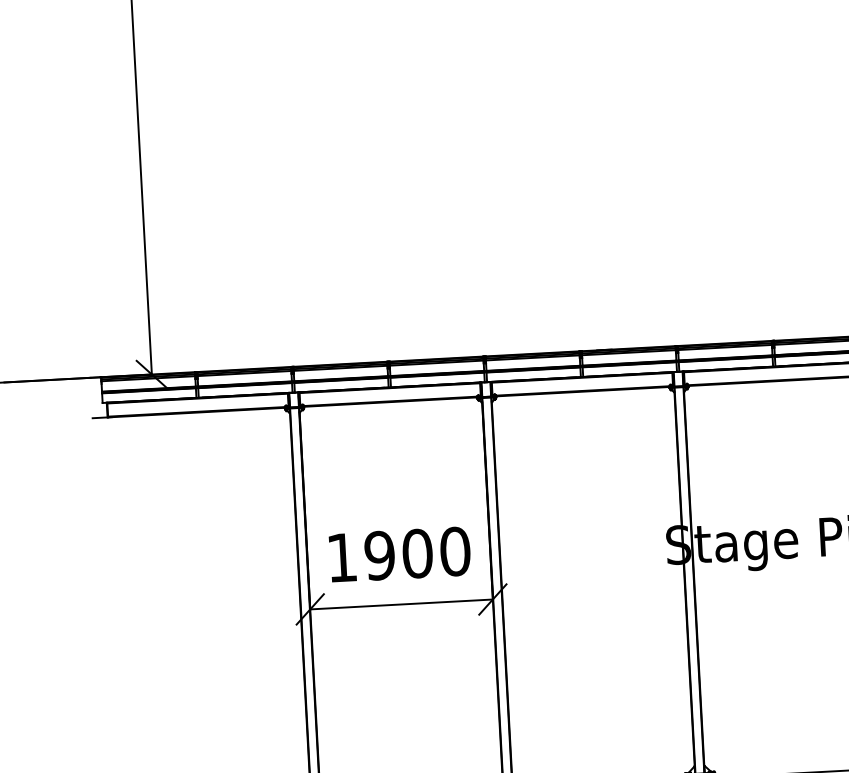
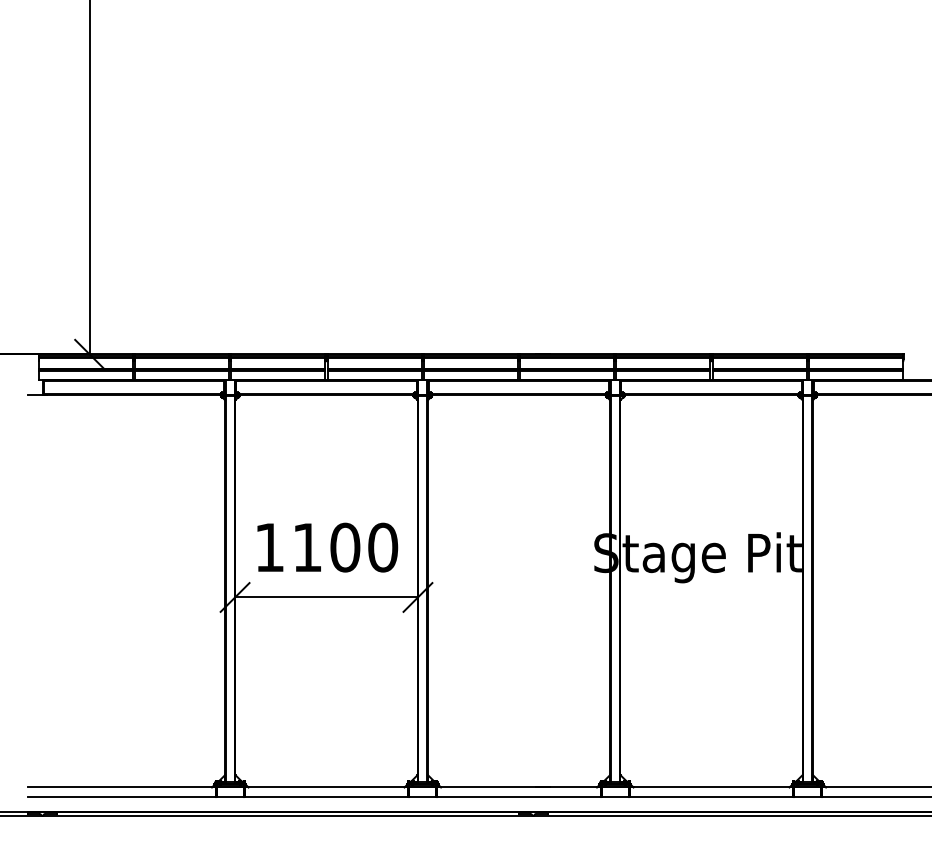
text: (379, 555) -> (307, 547), 1900 -> 1100

